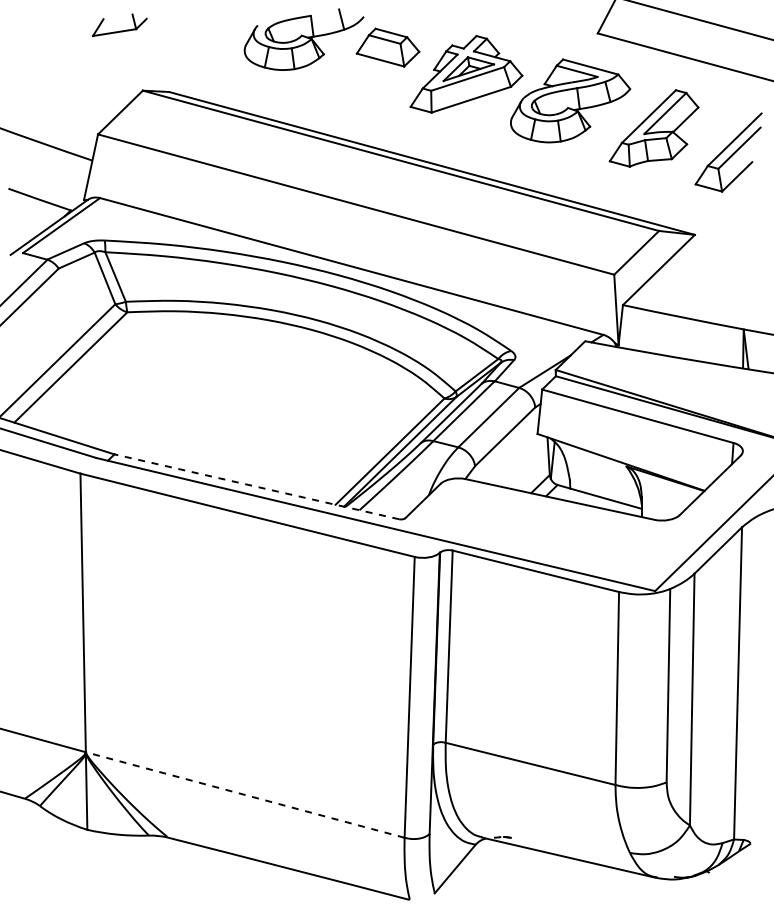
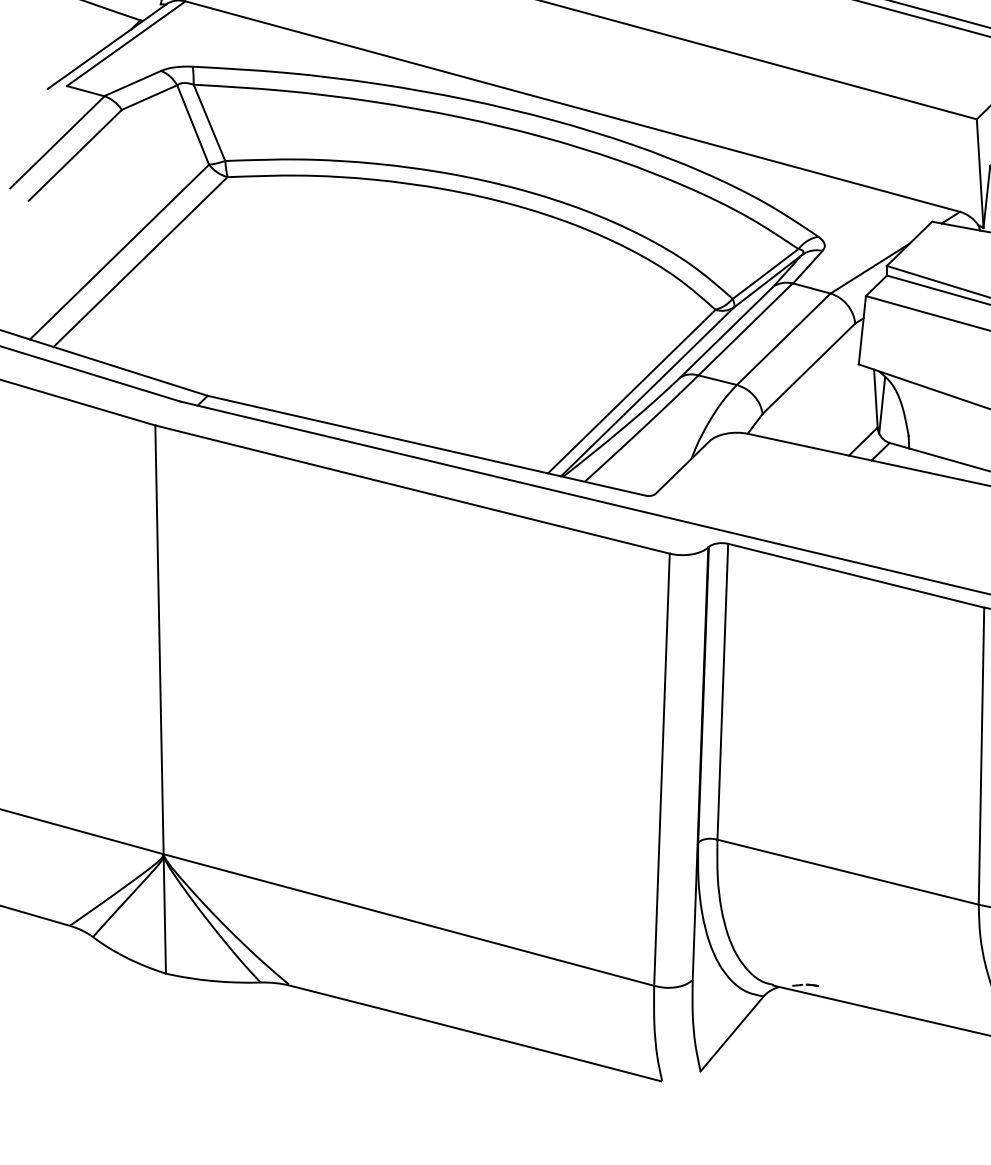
line: (256, 486) -> (426, 445), dashed -> solid
line: (245, 795) -> (409, 920), dashed -> solid

